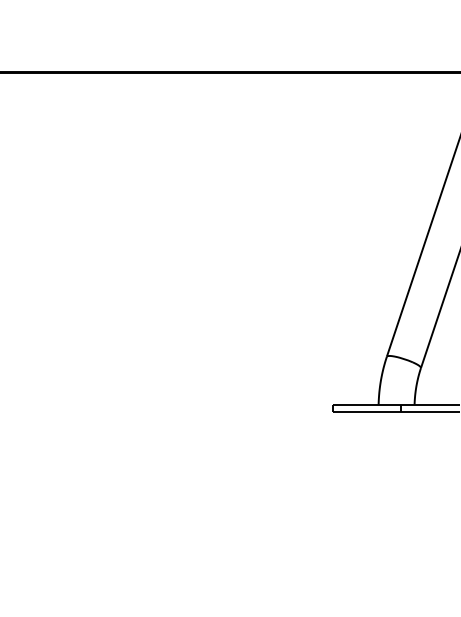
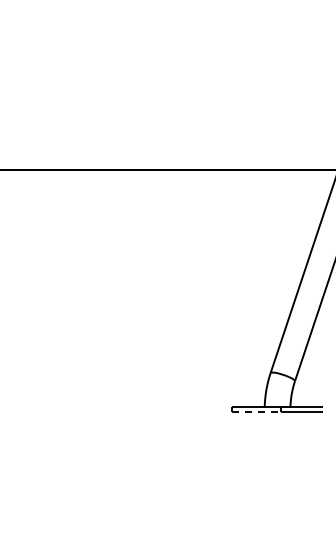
line: (368, 411) -> (257, 412), solid -> dashed

